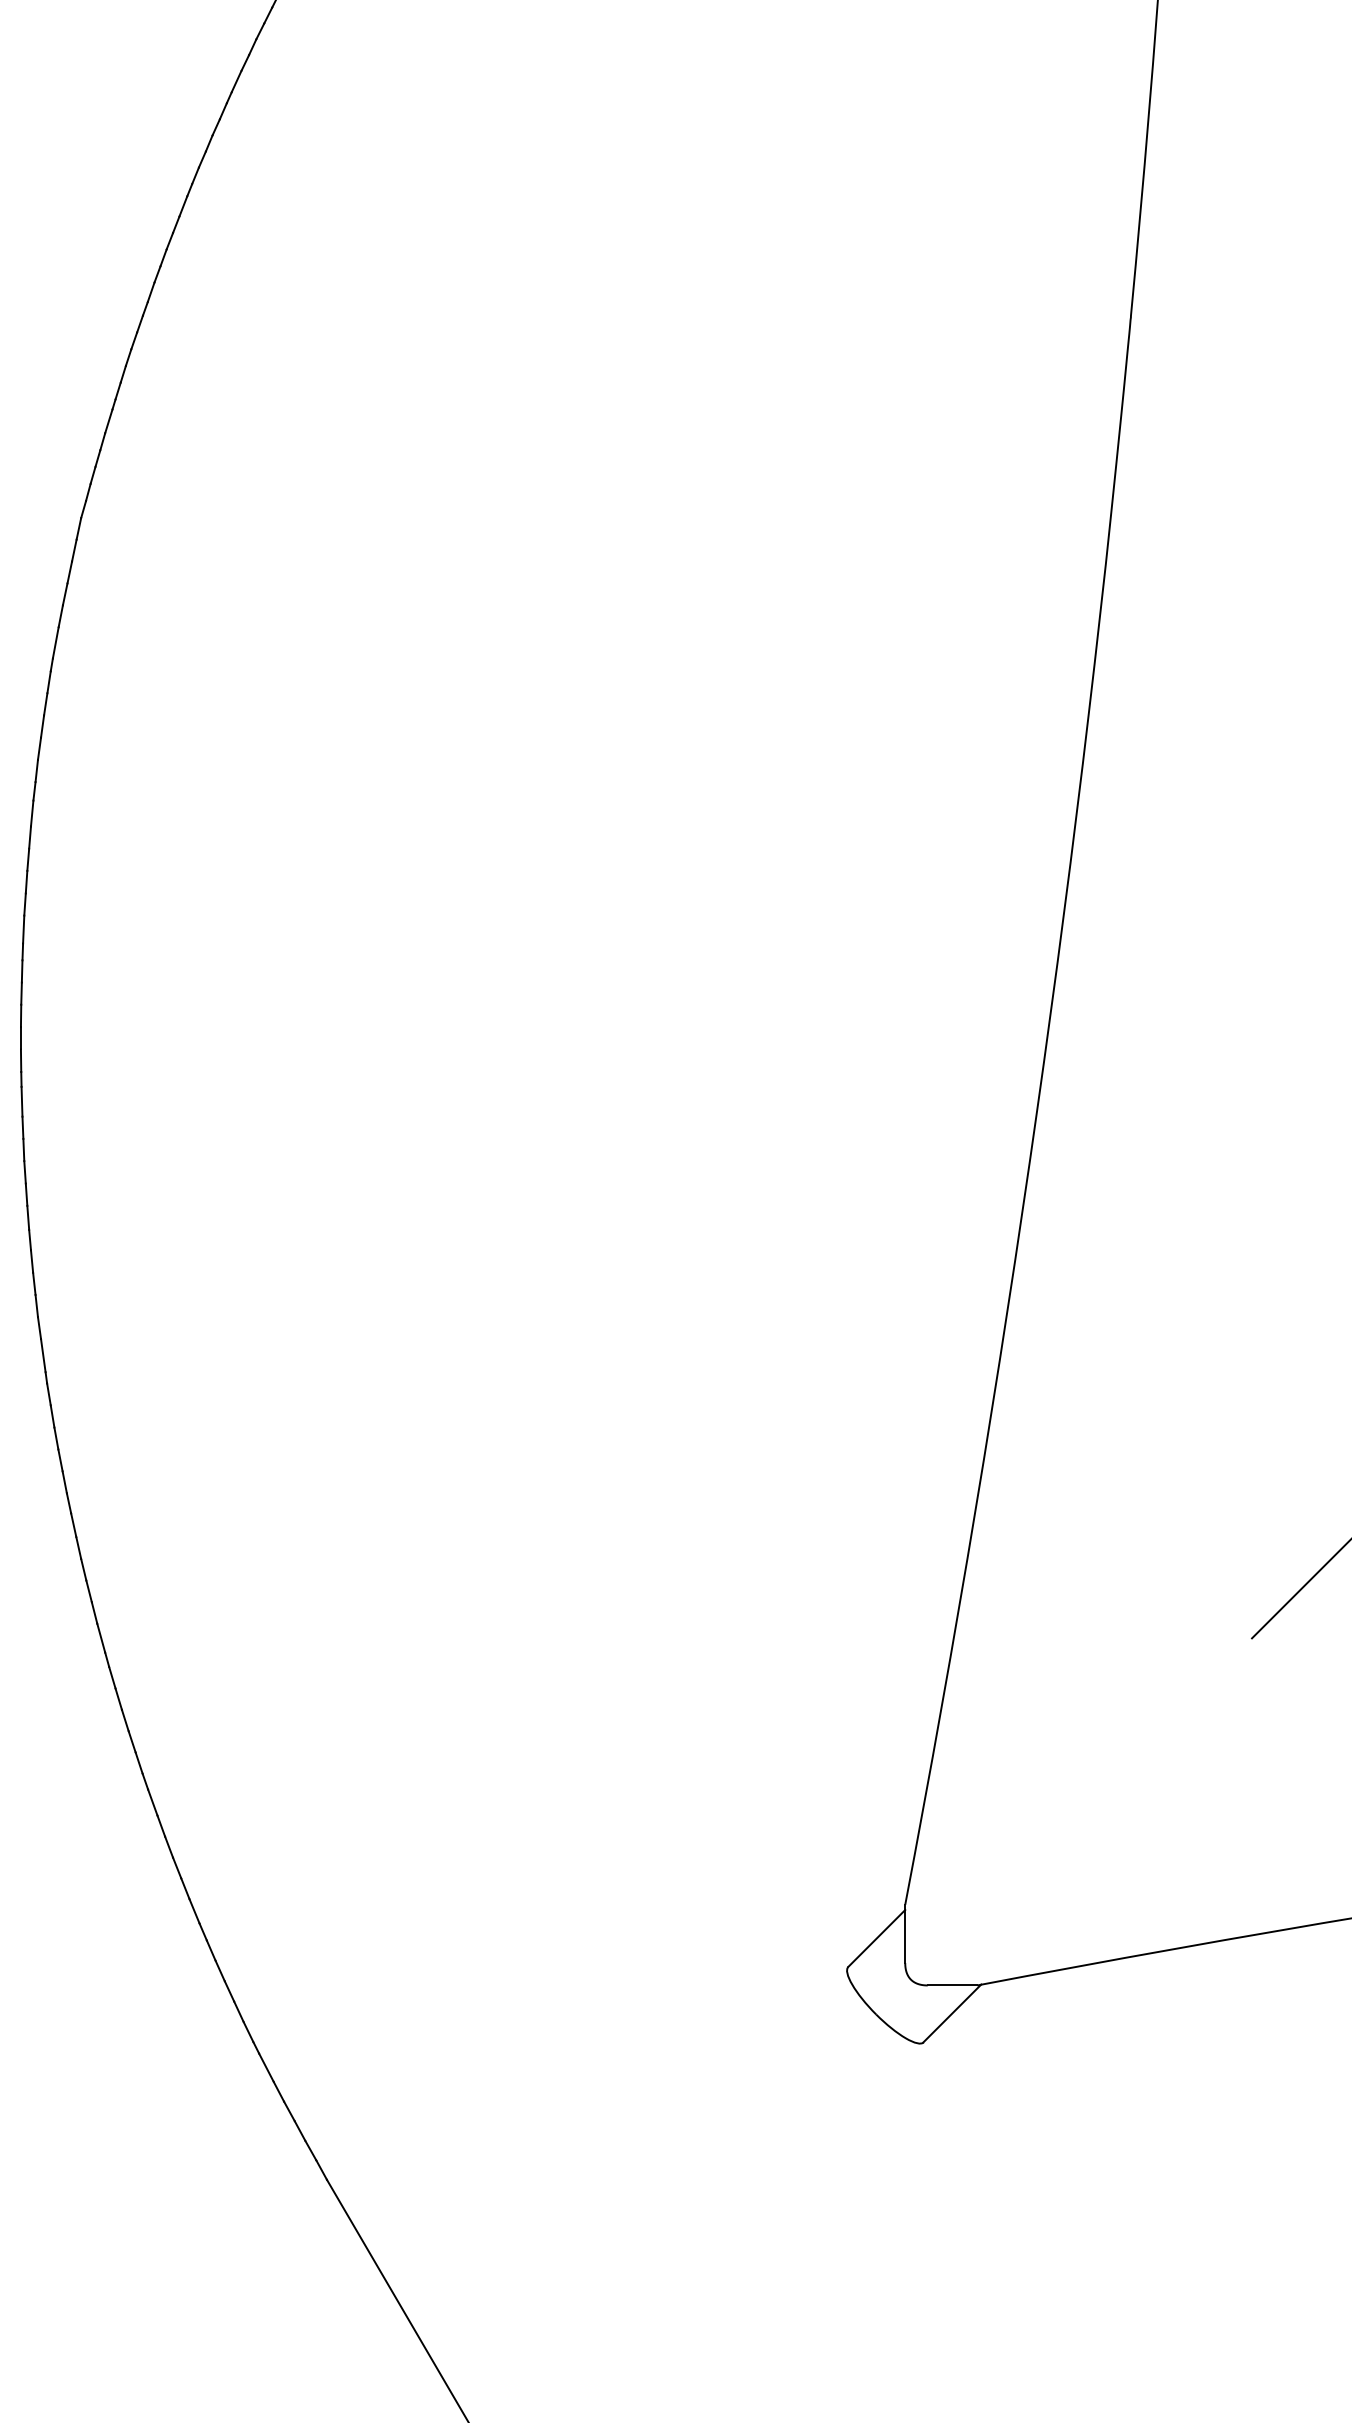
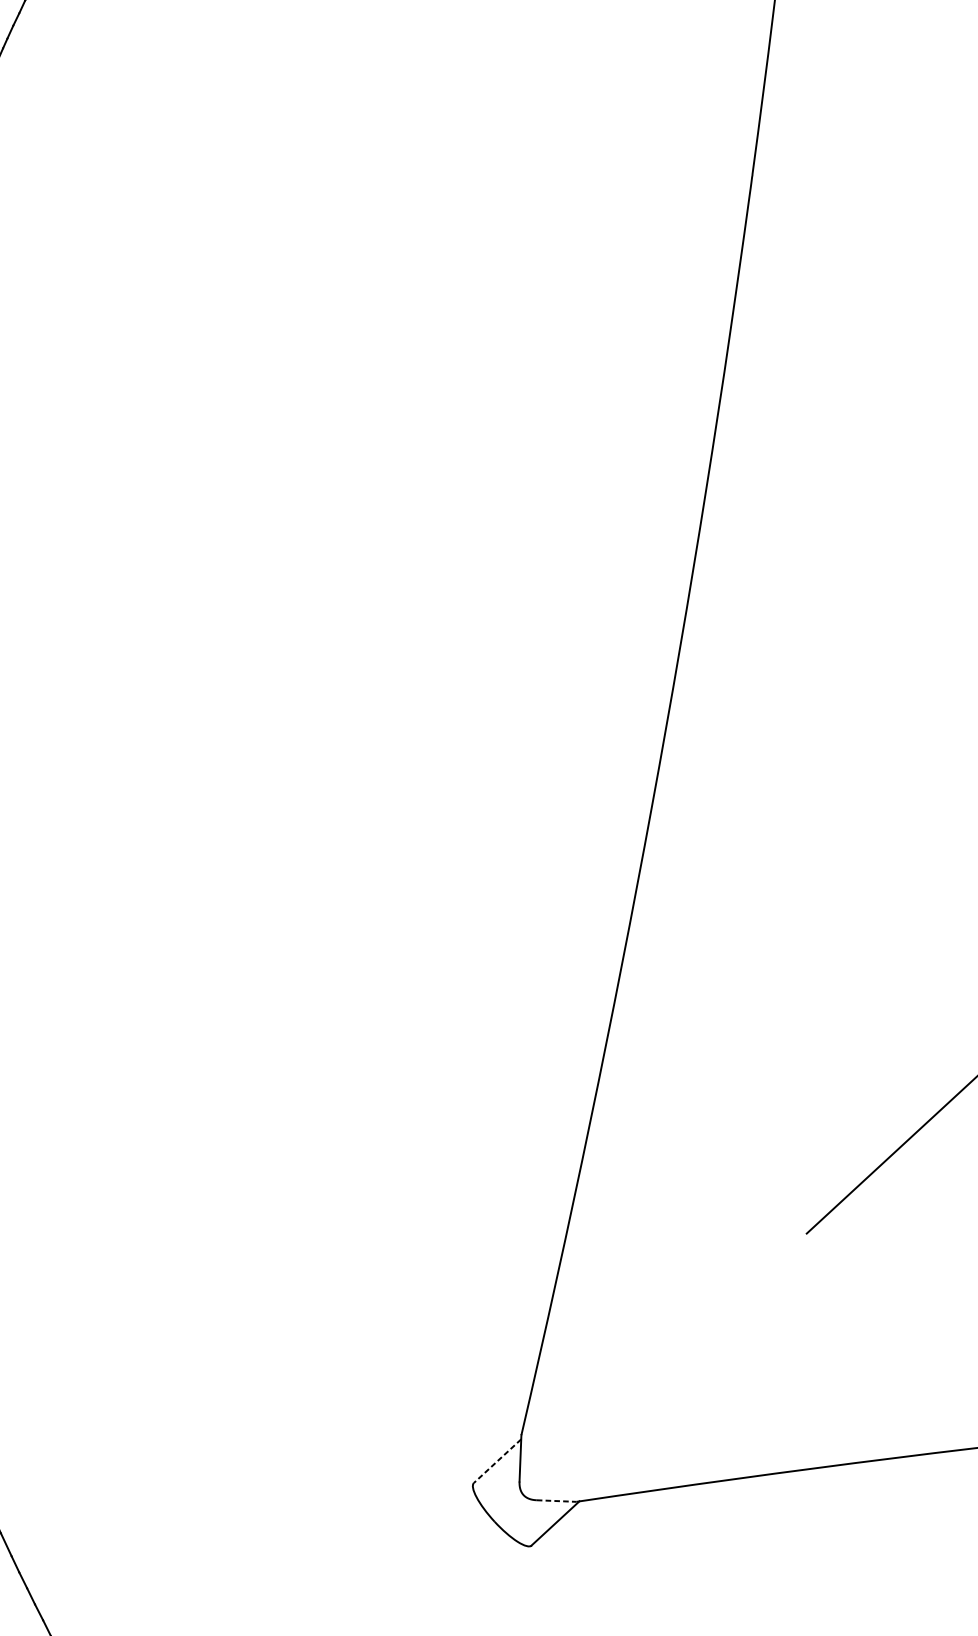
line: (876, 1938) -> (497, 1461), solid -> dashed
line: (952, 1985) -> (556, 1501), solid -> dashed

